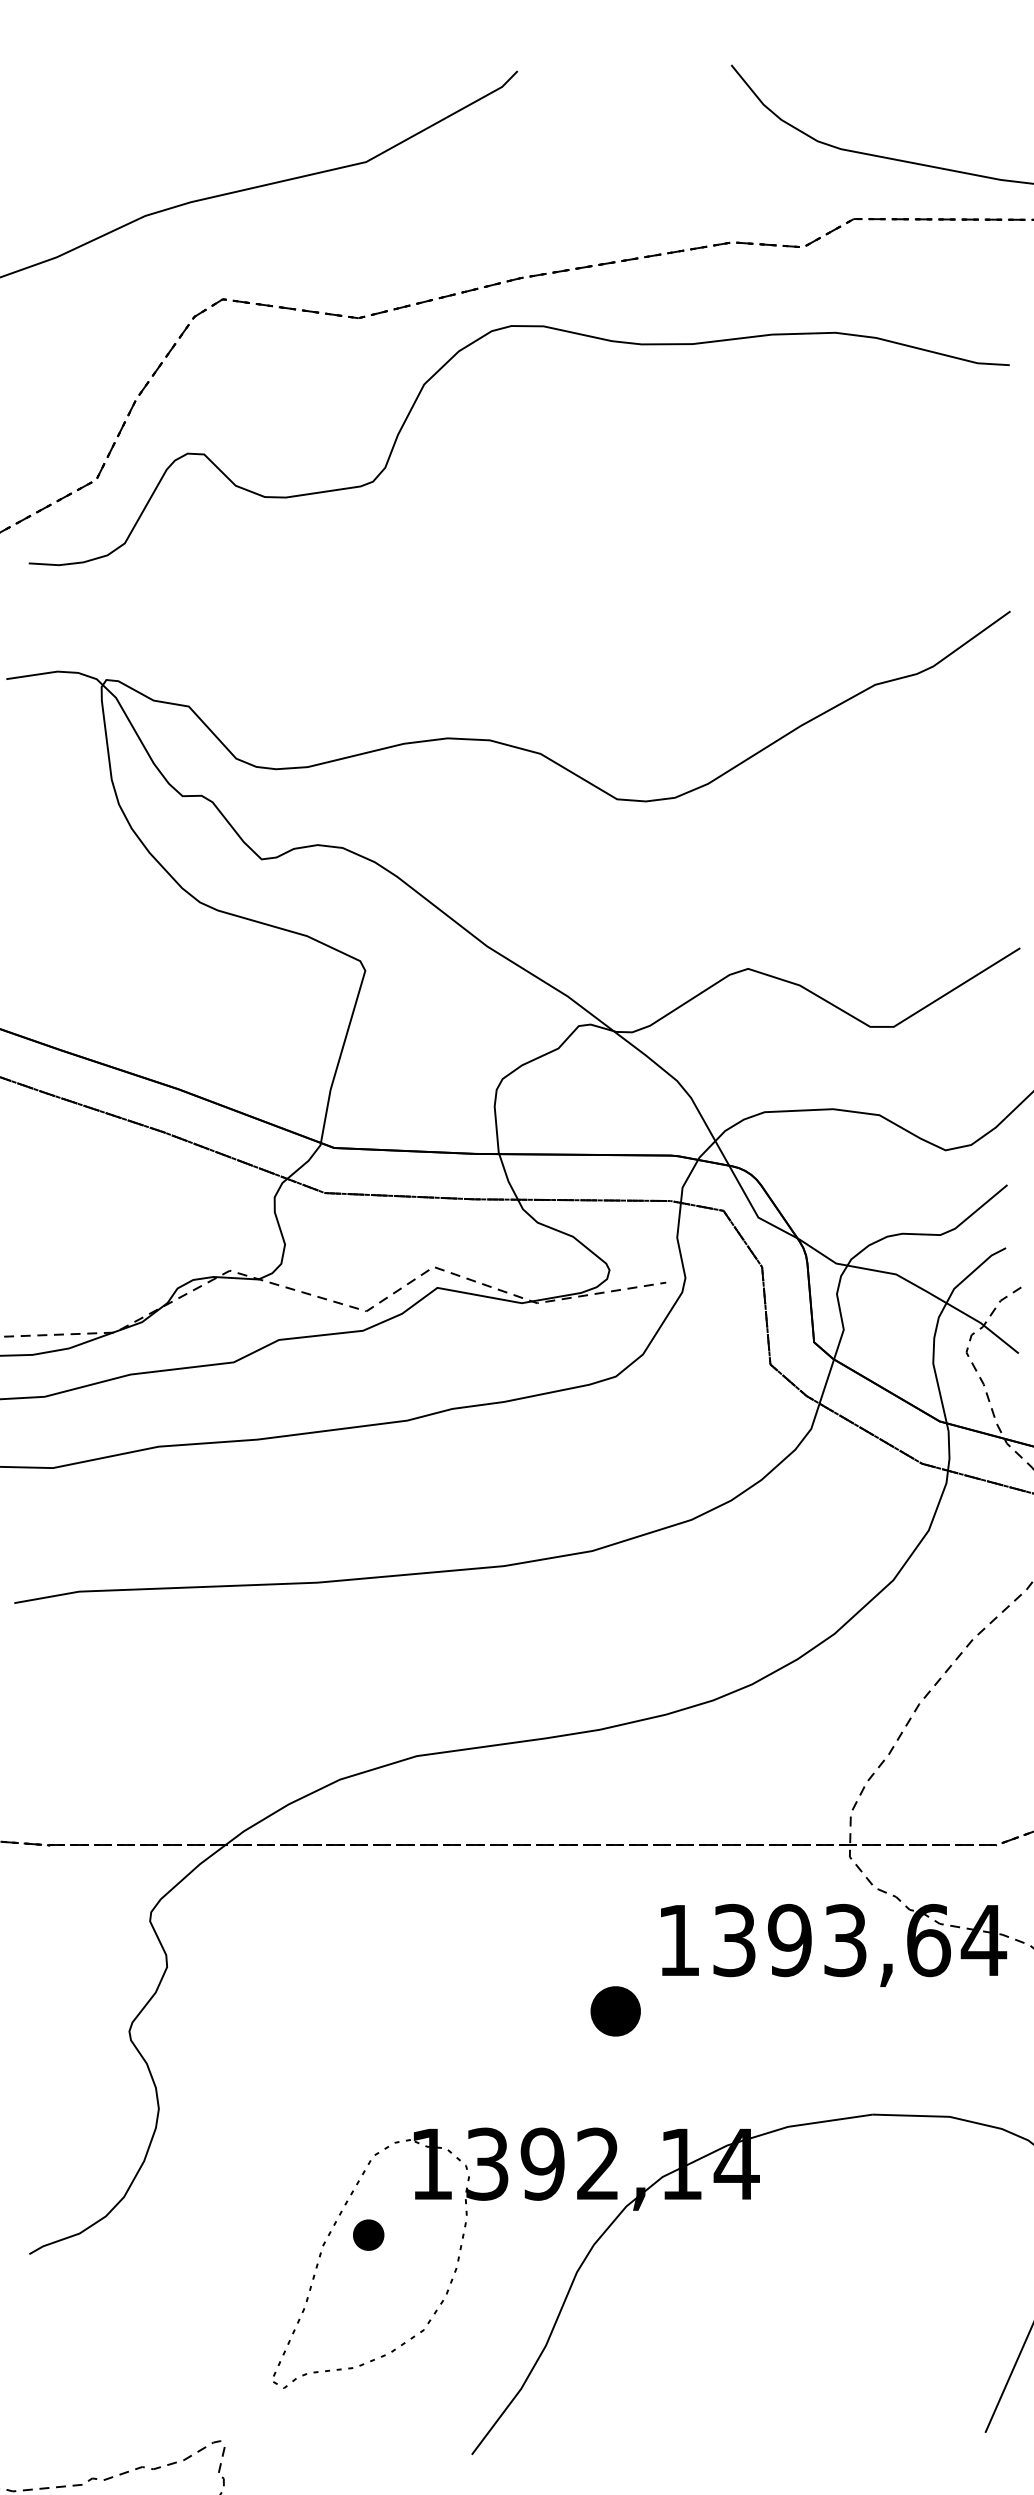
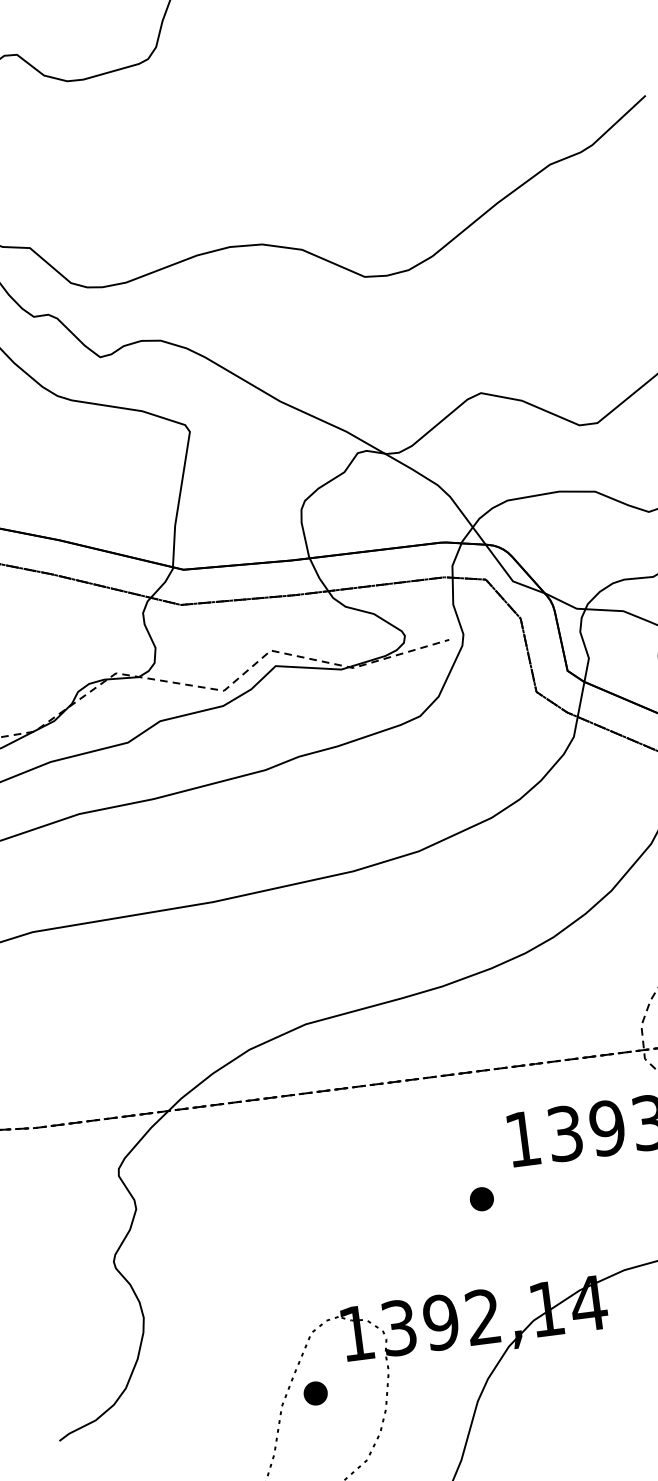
part: (615, 2011) -> (481, 1199), size x0.62

